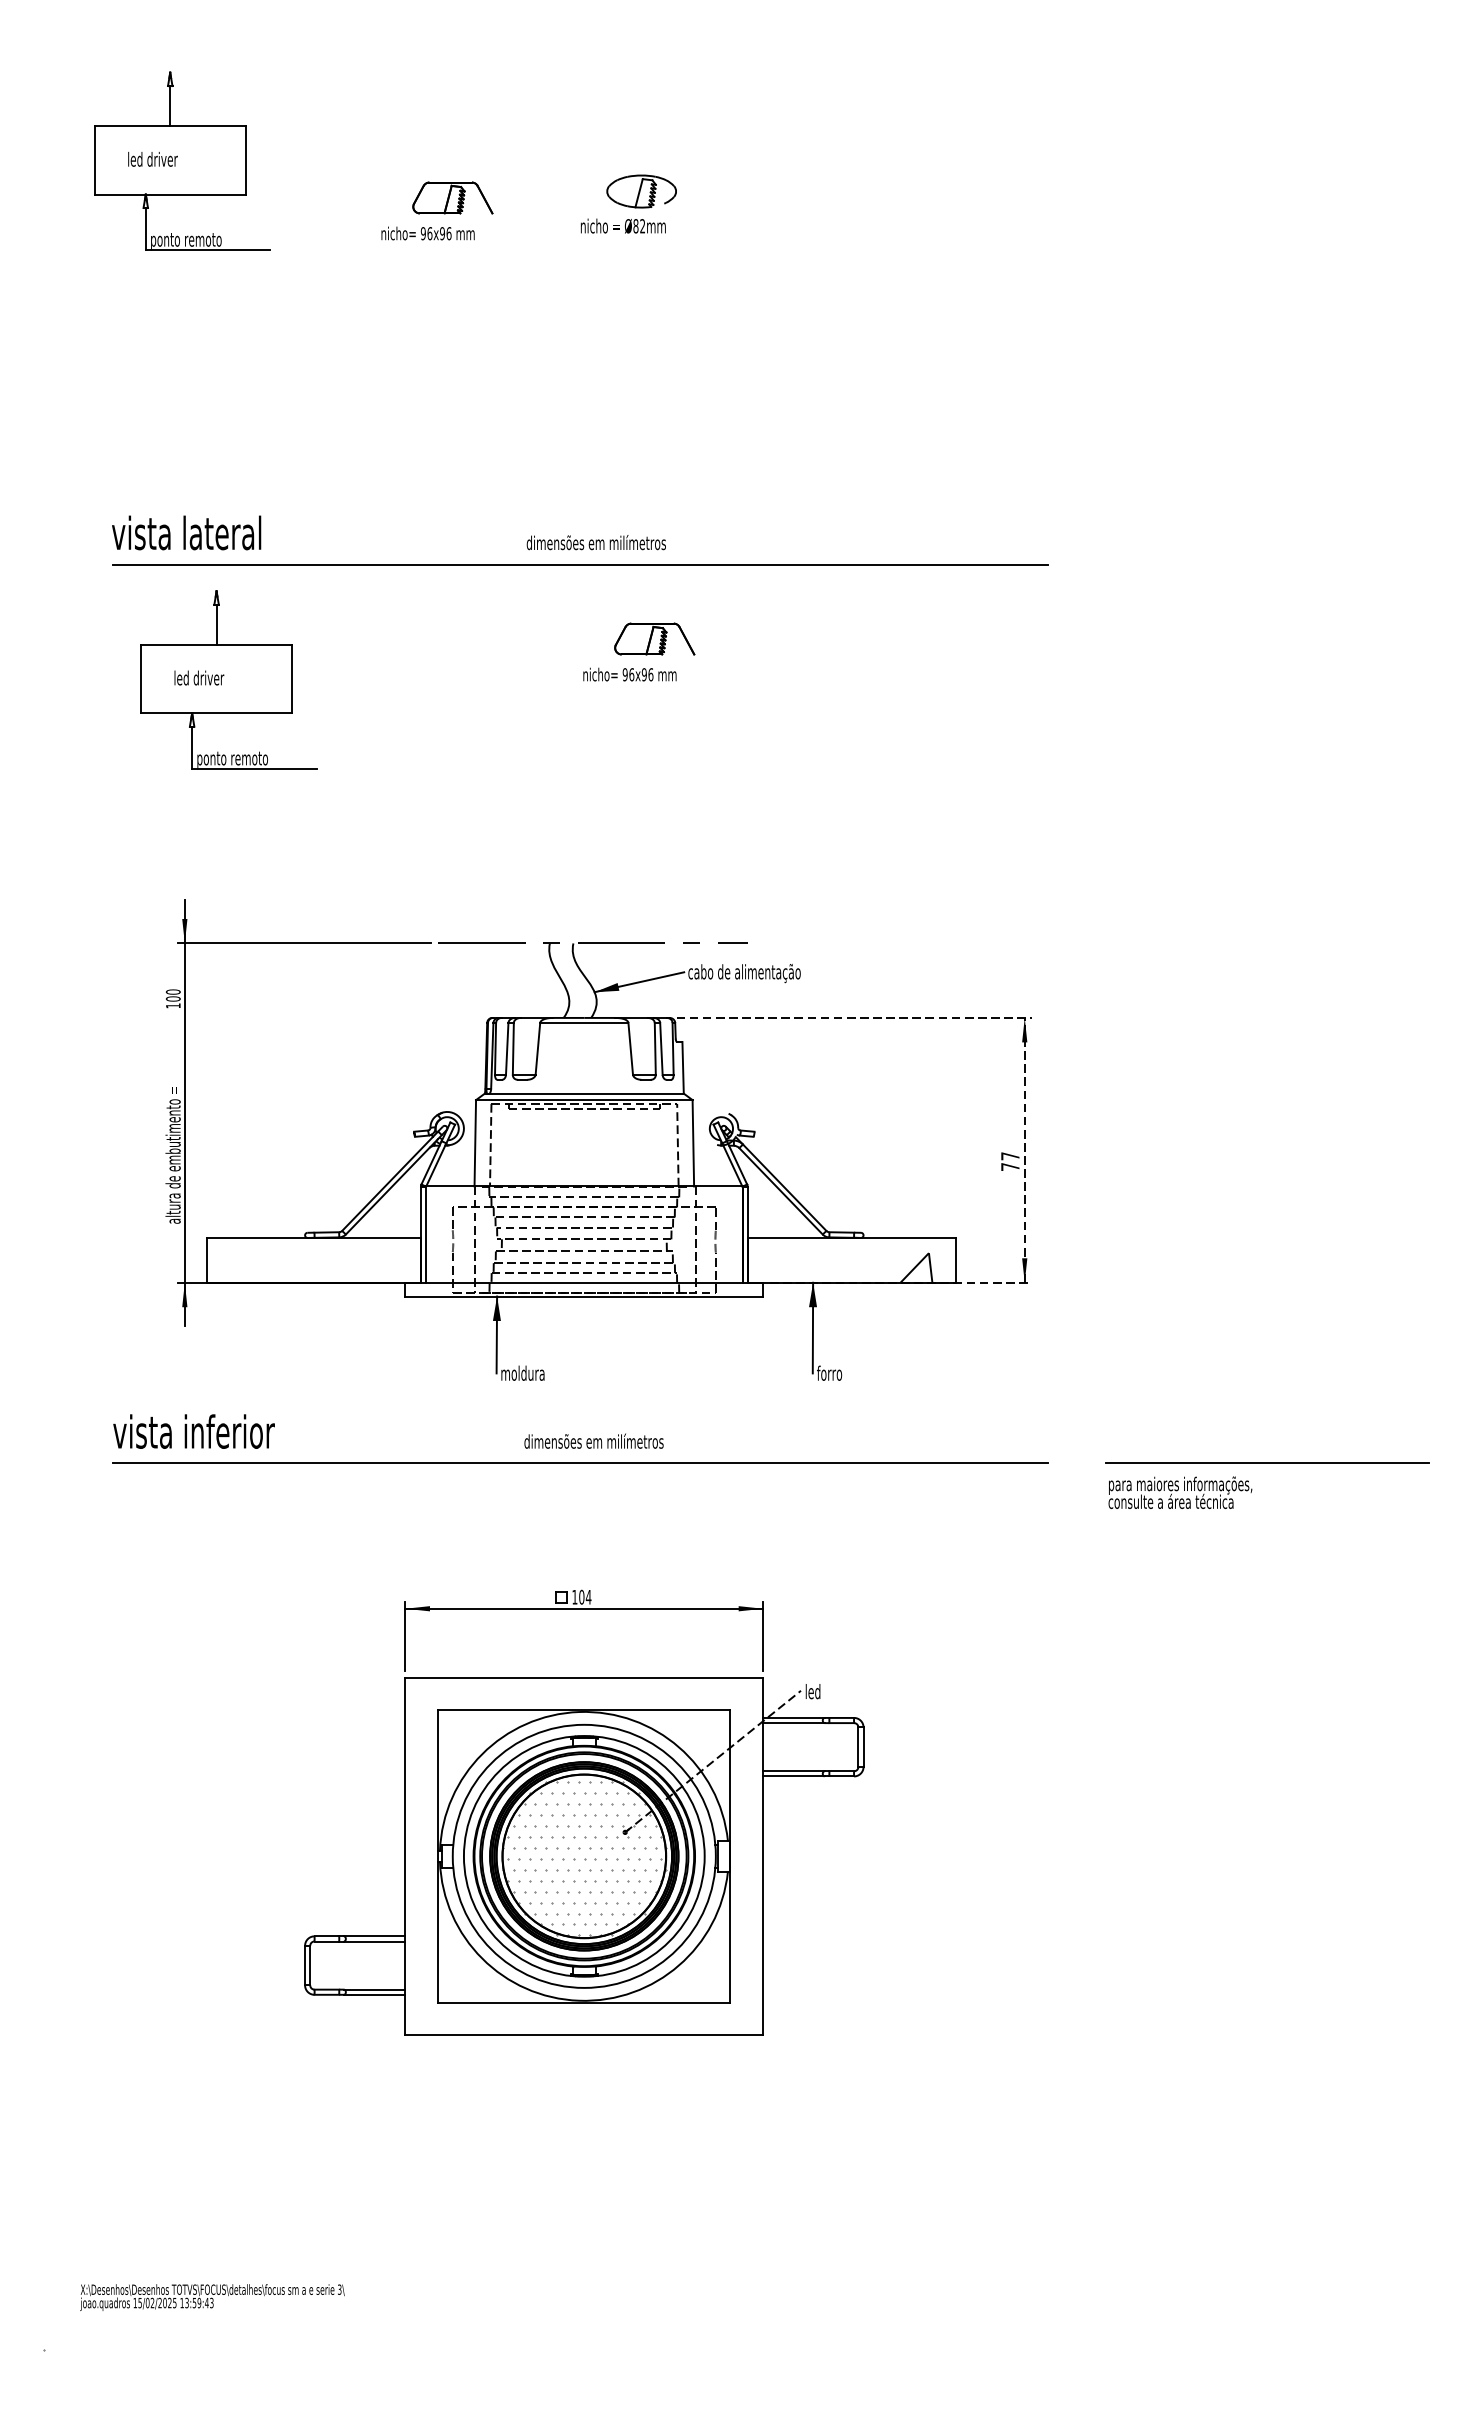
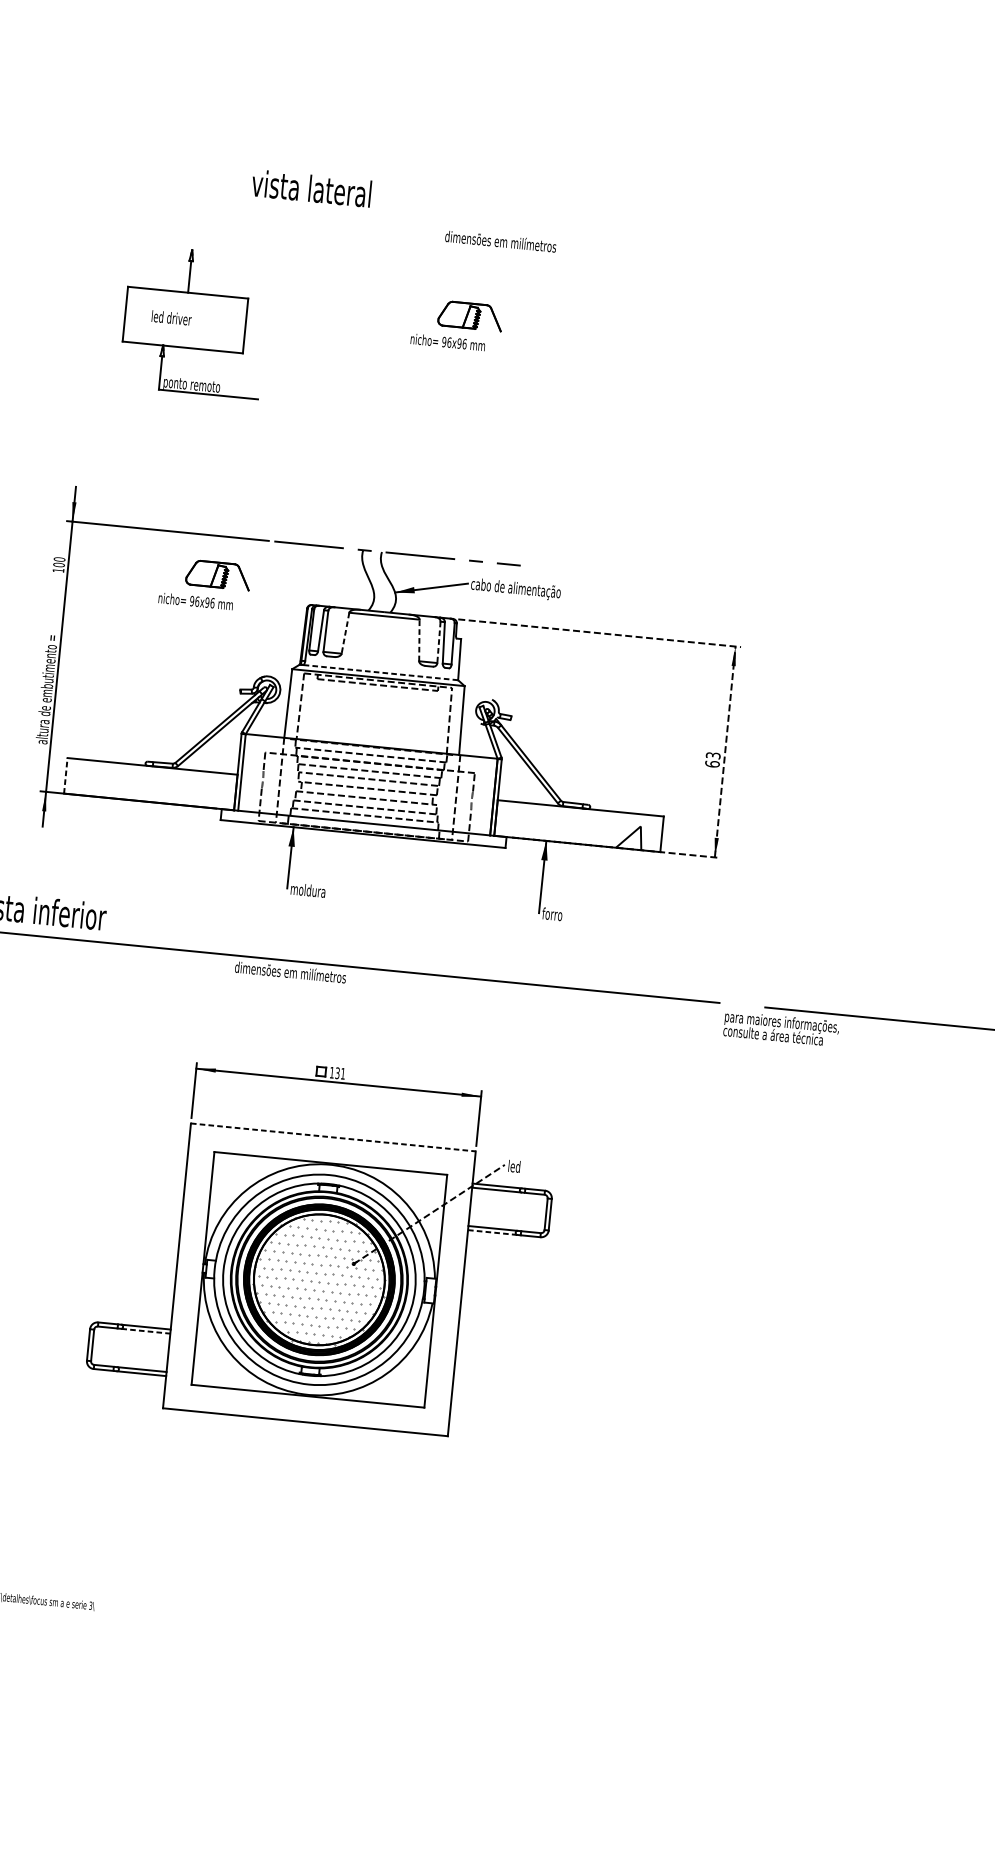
text: (186, 532) -> (311, 188), moved
text: (595, 542) -> (500, 241), moved
line: (580, 565) -> (417, 251), removed
part: (228, 679) -> (194, 321), moved
part: (357, 1004) -> (205, 583), added
line: (630, 1048) -> (419, 640), solid -> dashed
line: (655, 1048) -> (439, 642), solid -> dashed
line: (537, 1049) -> (345, 633), solid -> dashed
line: (586, 1093) -> (380, 672), solid -> dashed
text: (1010, 1161) -> (713, 759), 77 -> 63
line: (207, 1259) -> (65, 775), solid -> dashed
text: (593, 1440) -> (290, 971), moved
text: (1180, 1492) -> (781, 1028), moved
text: (585, 1597) -> (340, 1073), 104 -> 131
line: (584, 1677) -> (333, 1137), solid -> dashed
line: (793, 1776) -> (492, 1232), solid -> dashed
line: (374, 1941) -> (145, 1331), solid -> dashed

